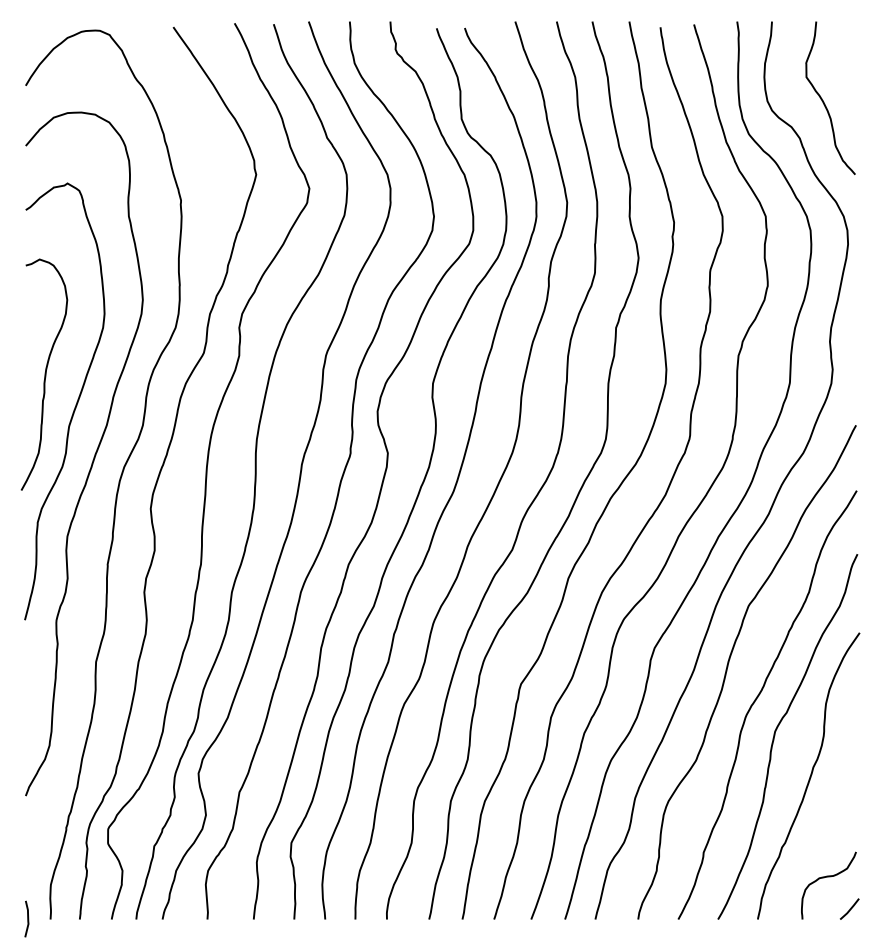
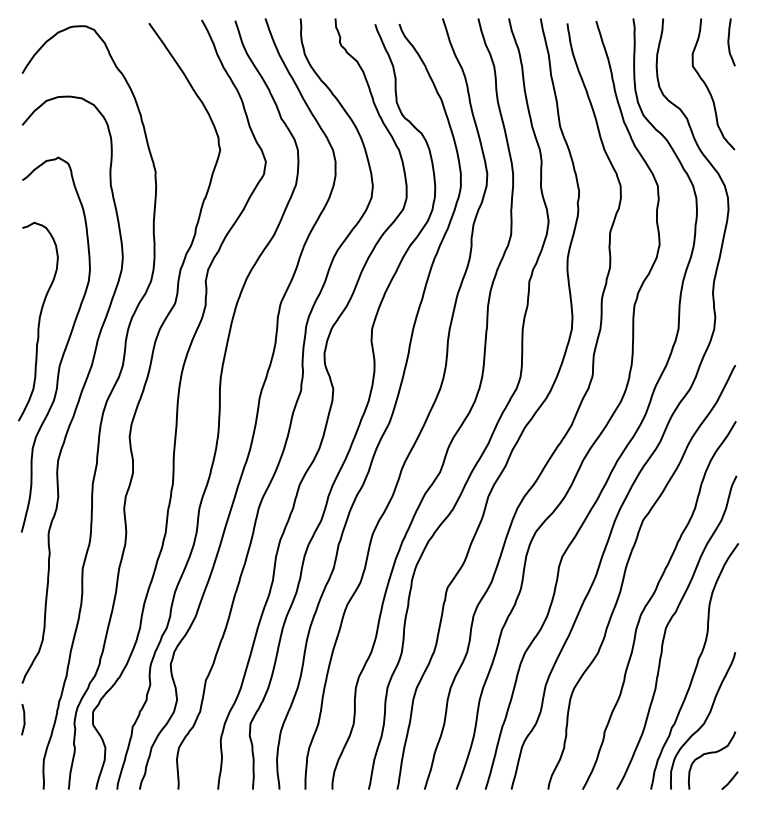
curve: (848, 49) -> (728, 42), added
curve: (819, 840) -> (703, 721), added
line: (27, 918) -> (23, 719), moved

